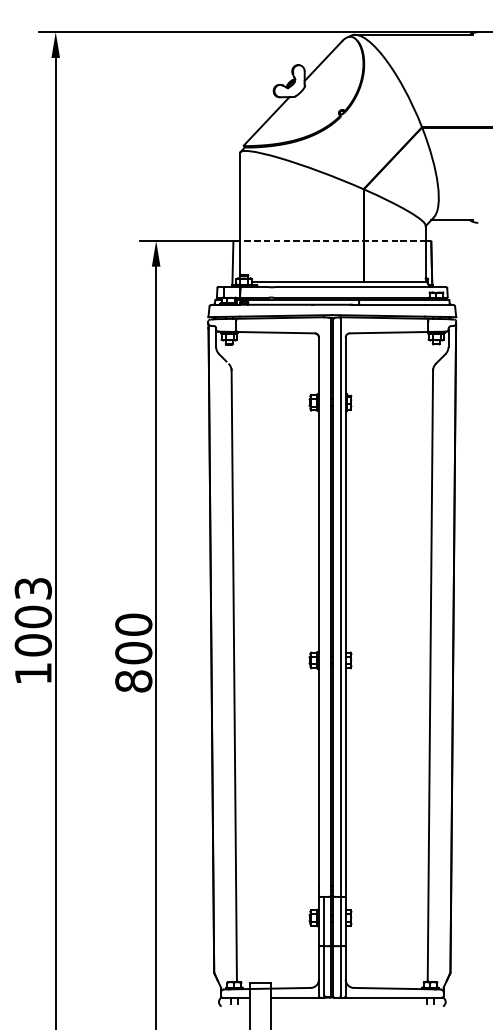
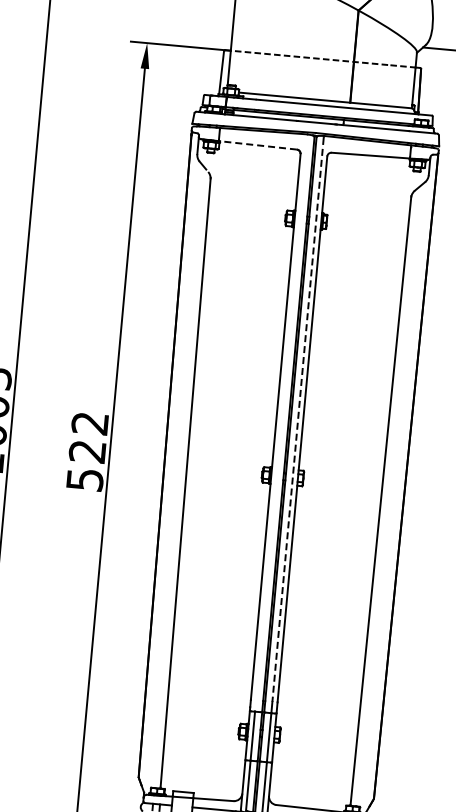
line: (275, 332) -> (257, 145), solid -> dashed
line: (340, 602) -> (298, 419), solid -> dashed
text: (133, 652) -> (87, 450), 800 -> 522

